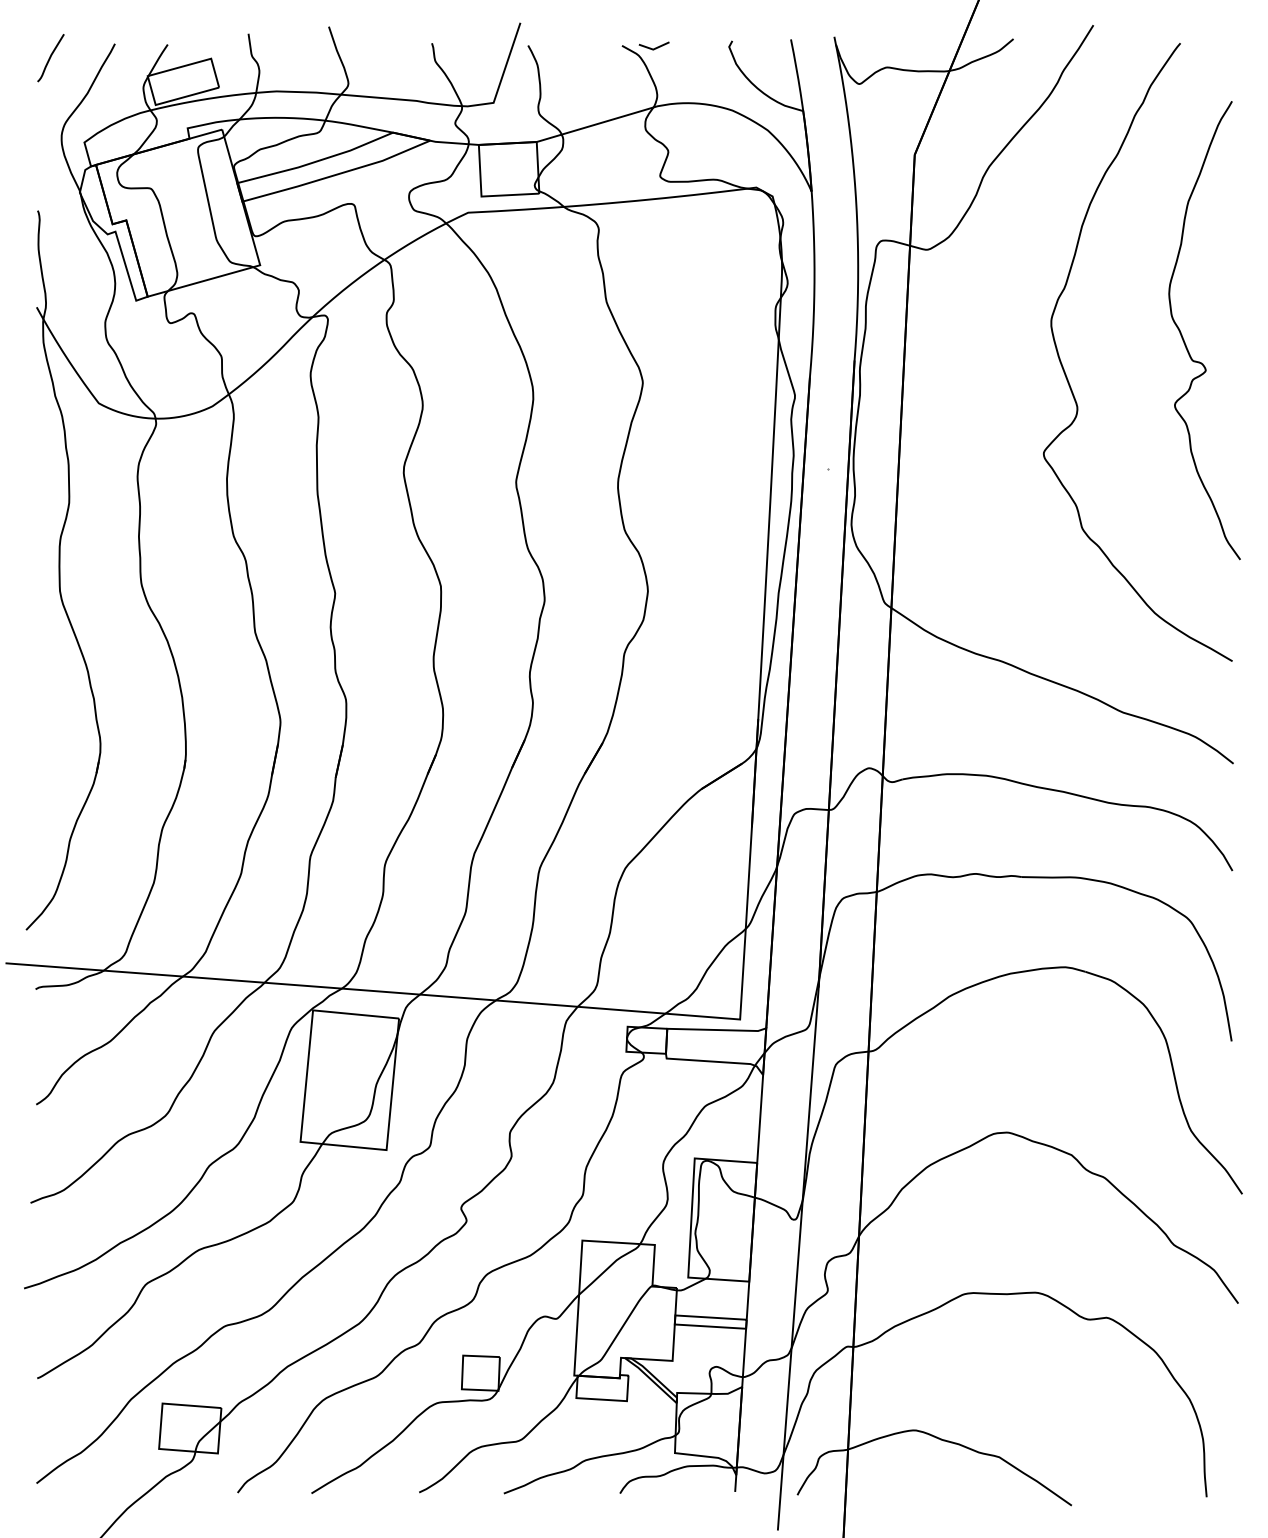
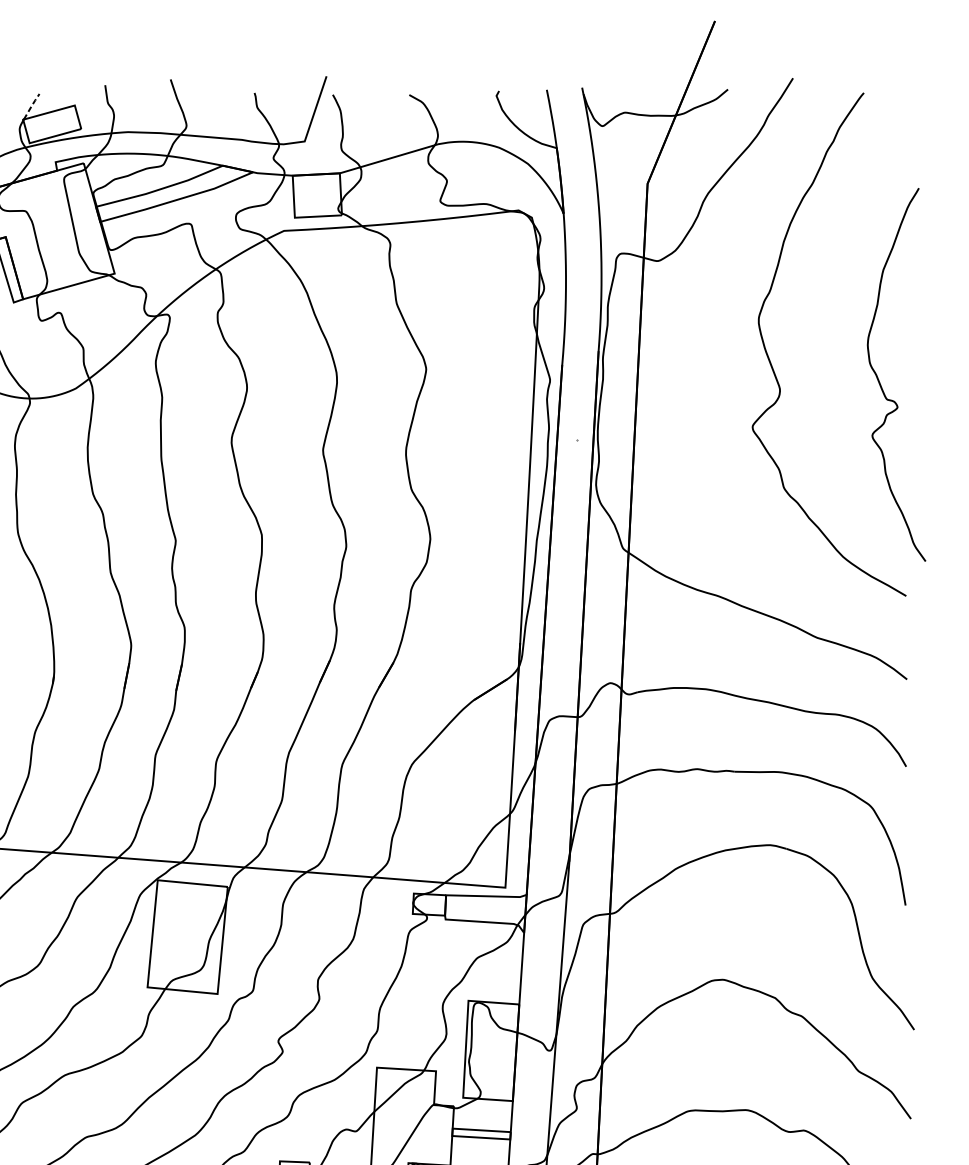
line: (655, 47) -> (436, 96), removed
line: (158, 58) -> (31, 105), solid -> dashed
curve: (1184, 339) -> (880, 382), moved

